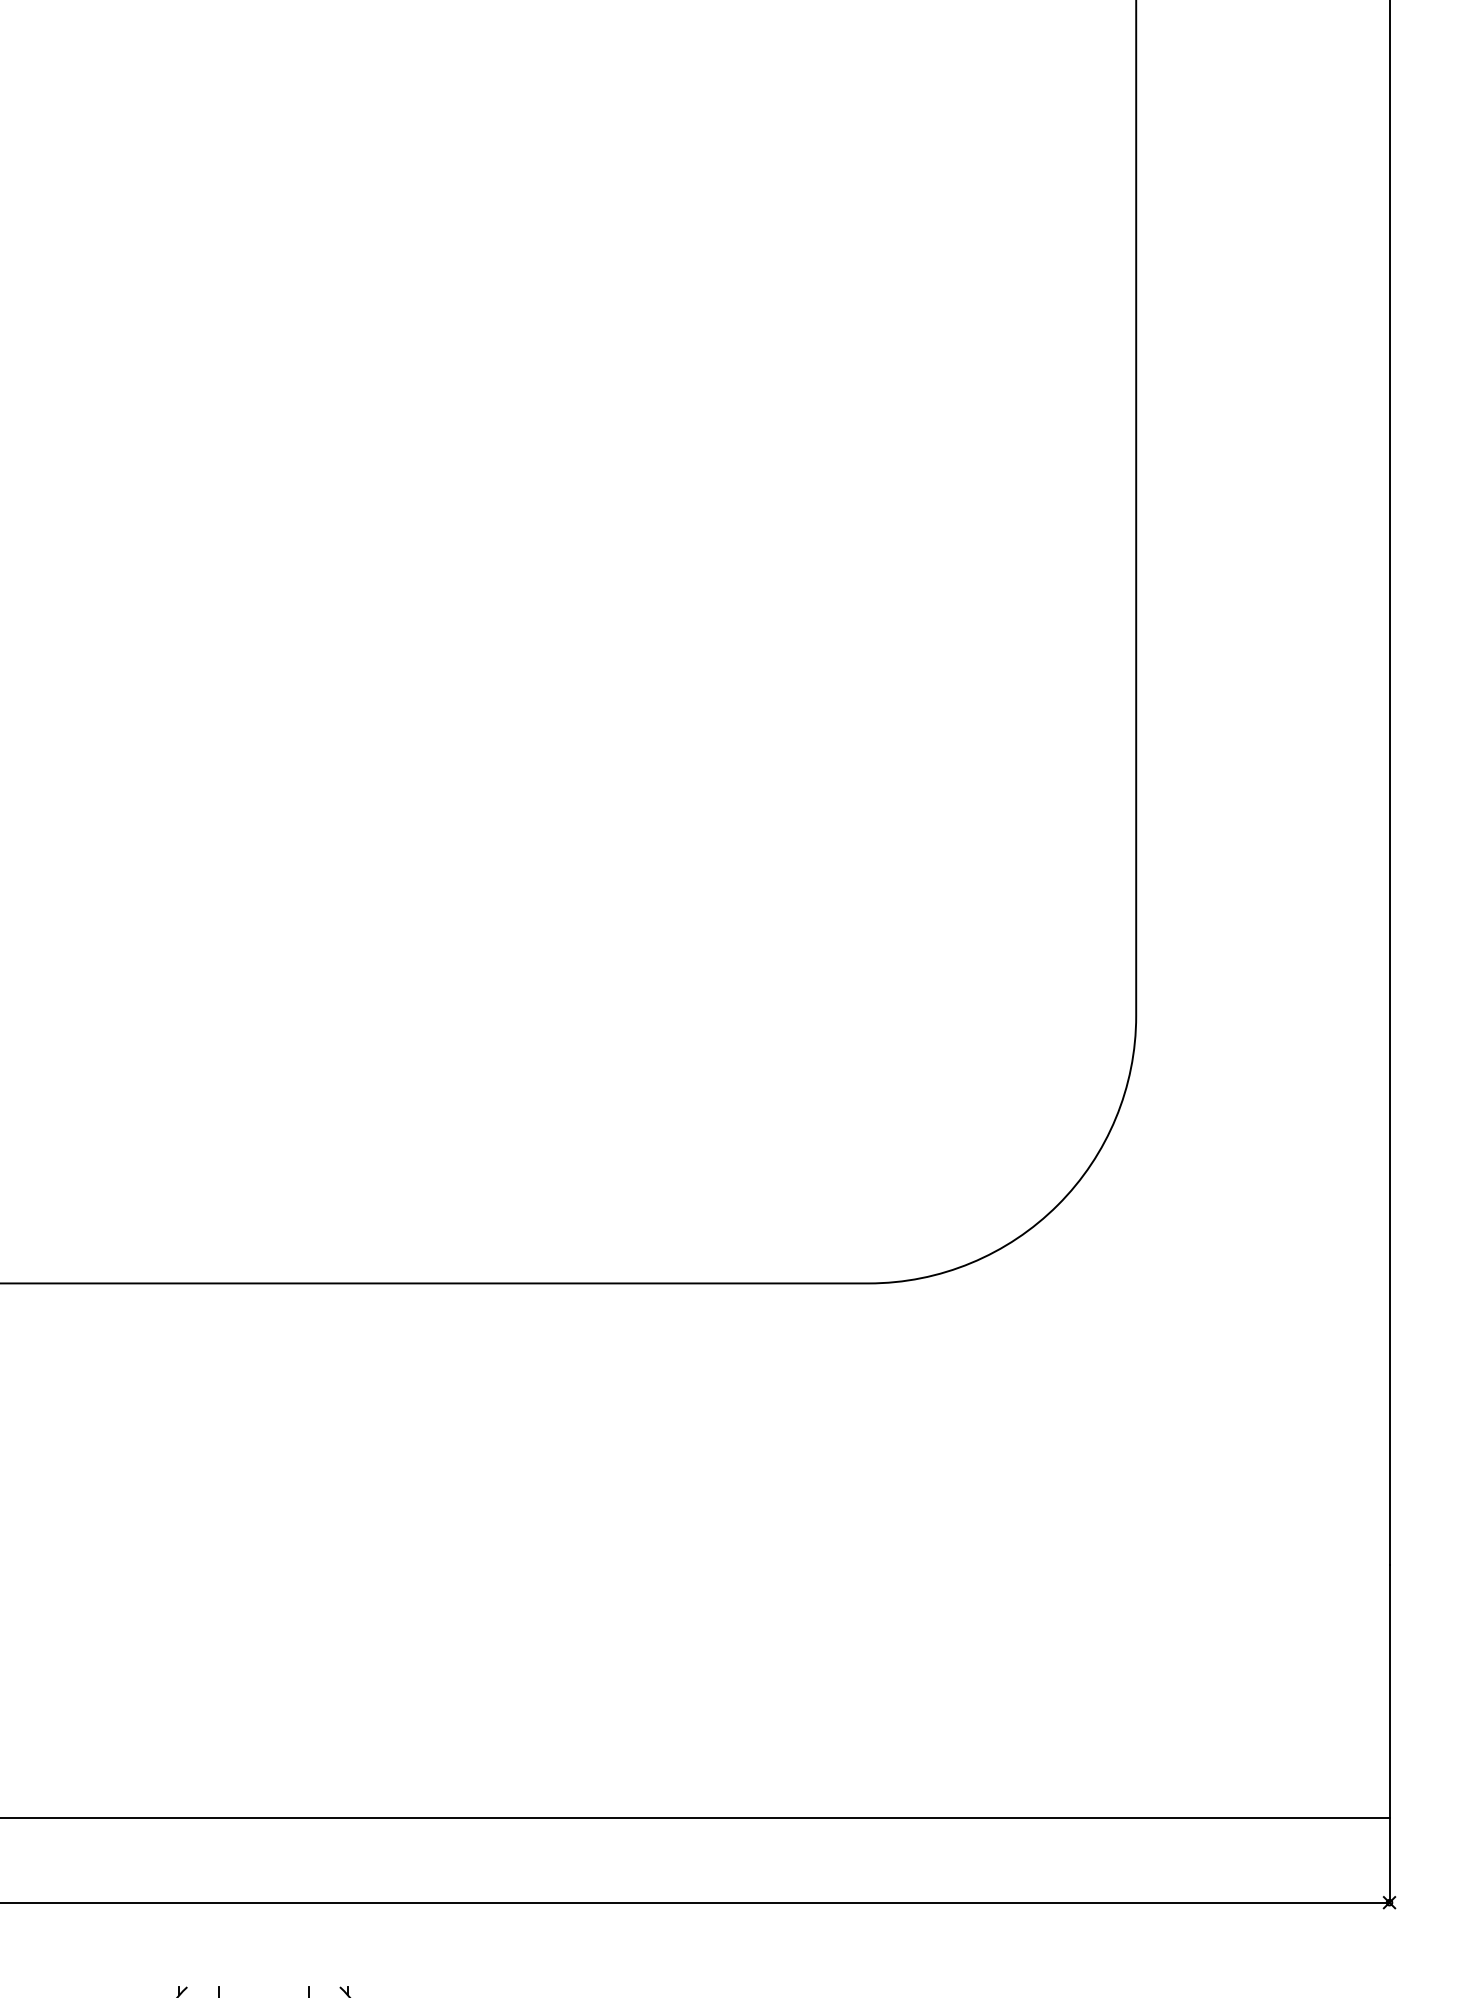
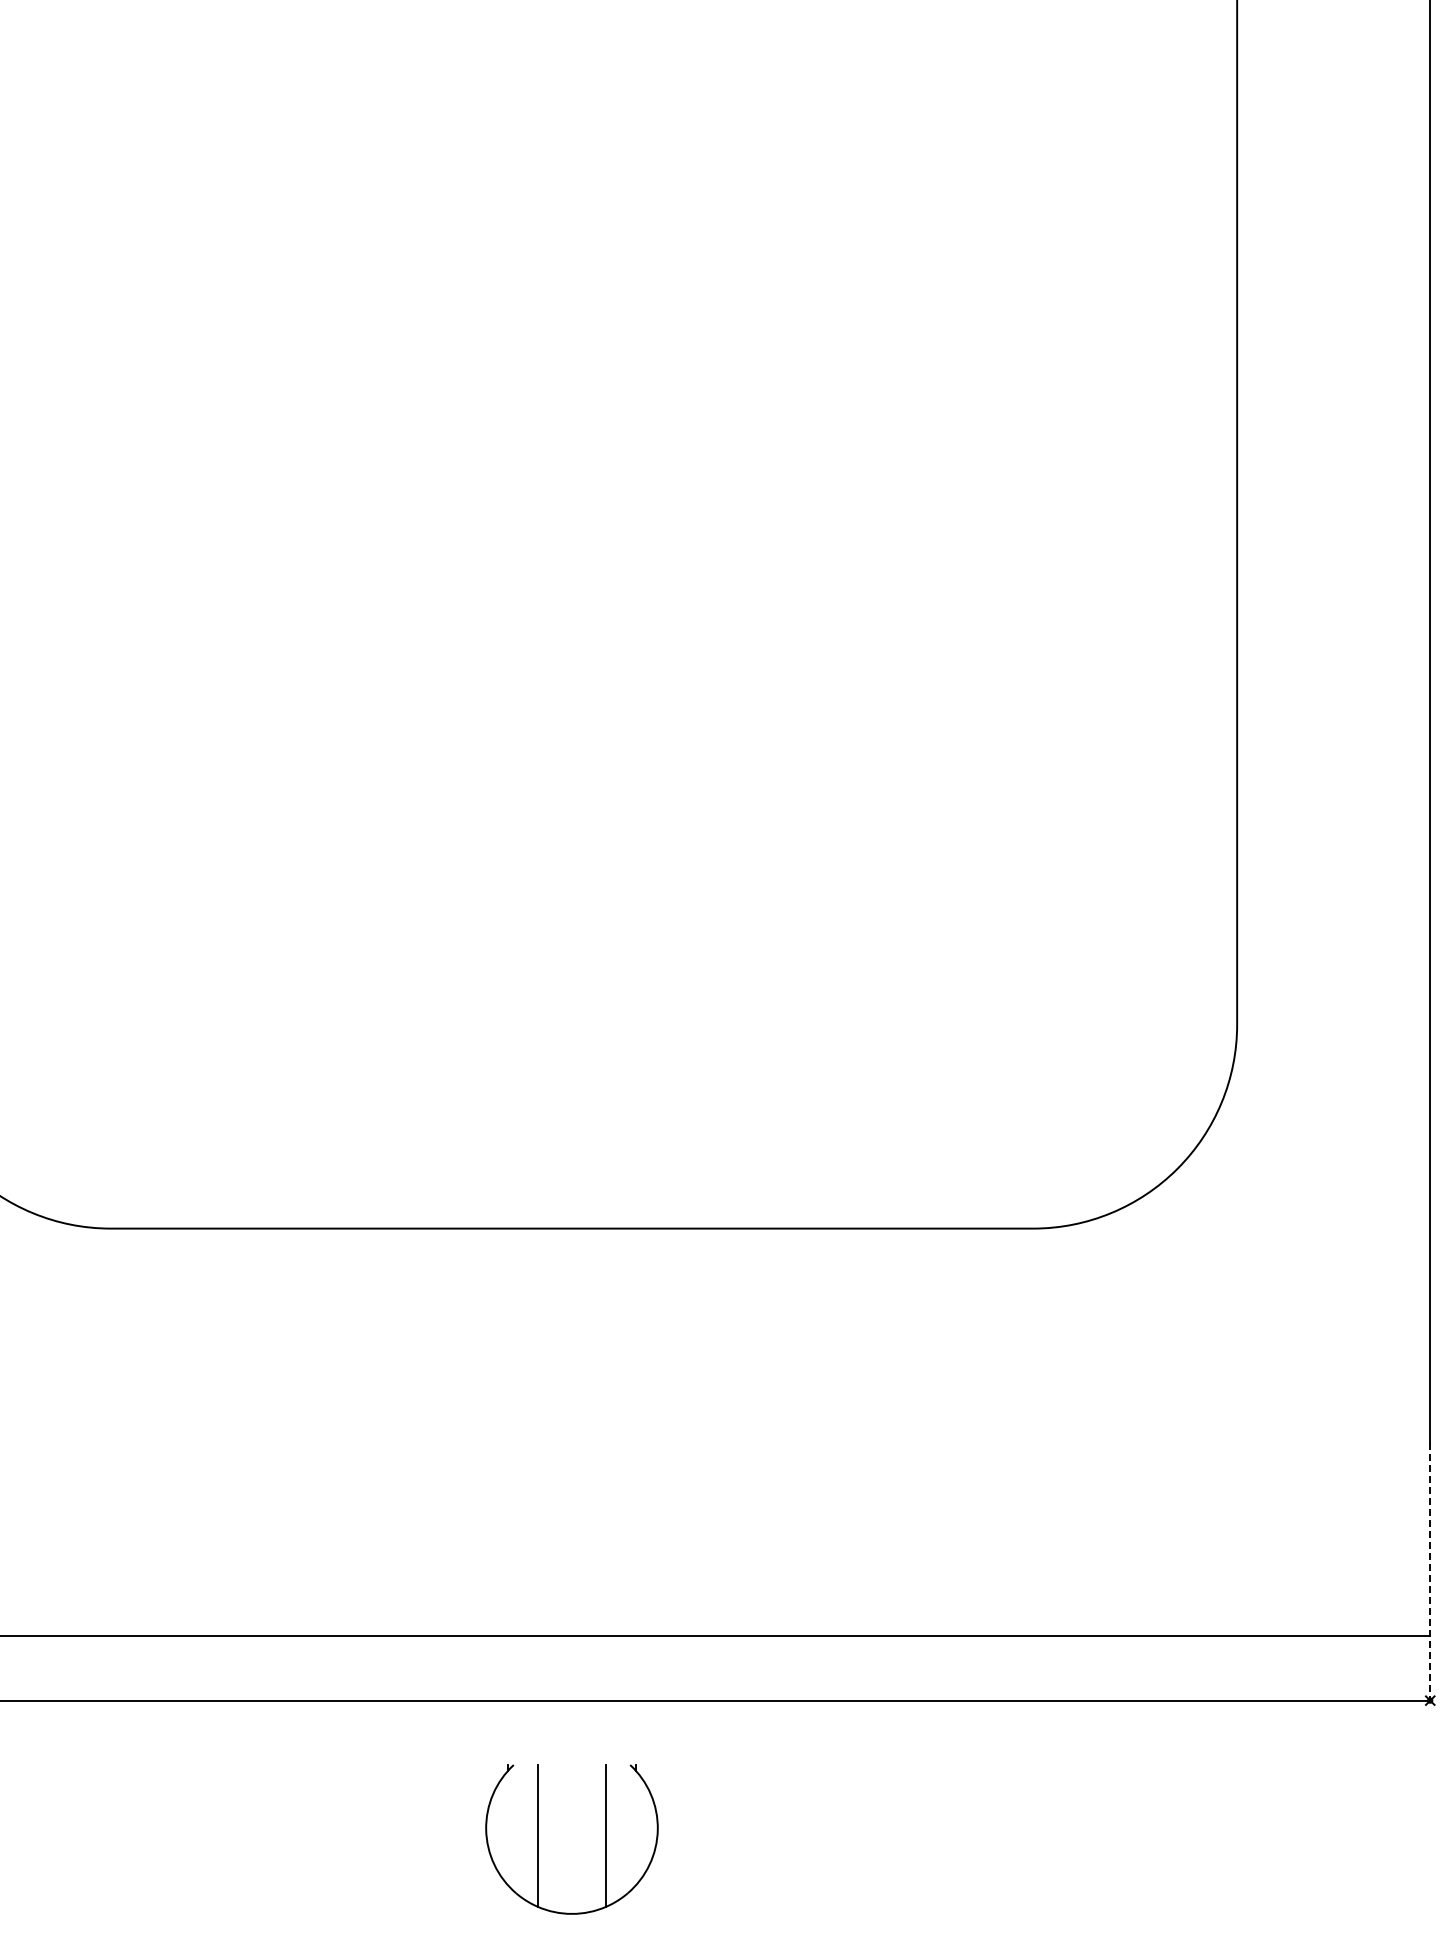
line: (1389, 1733) -> (1430, 1571), solid -> dashed

